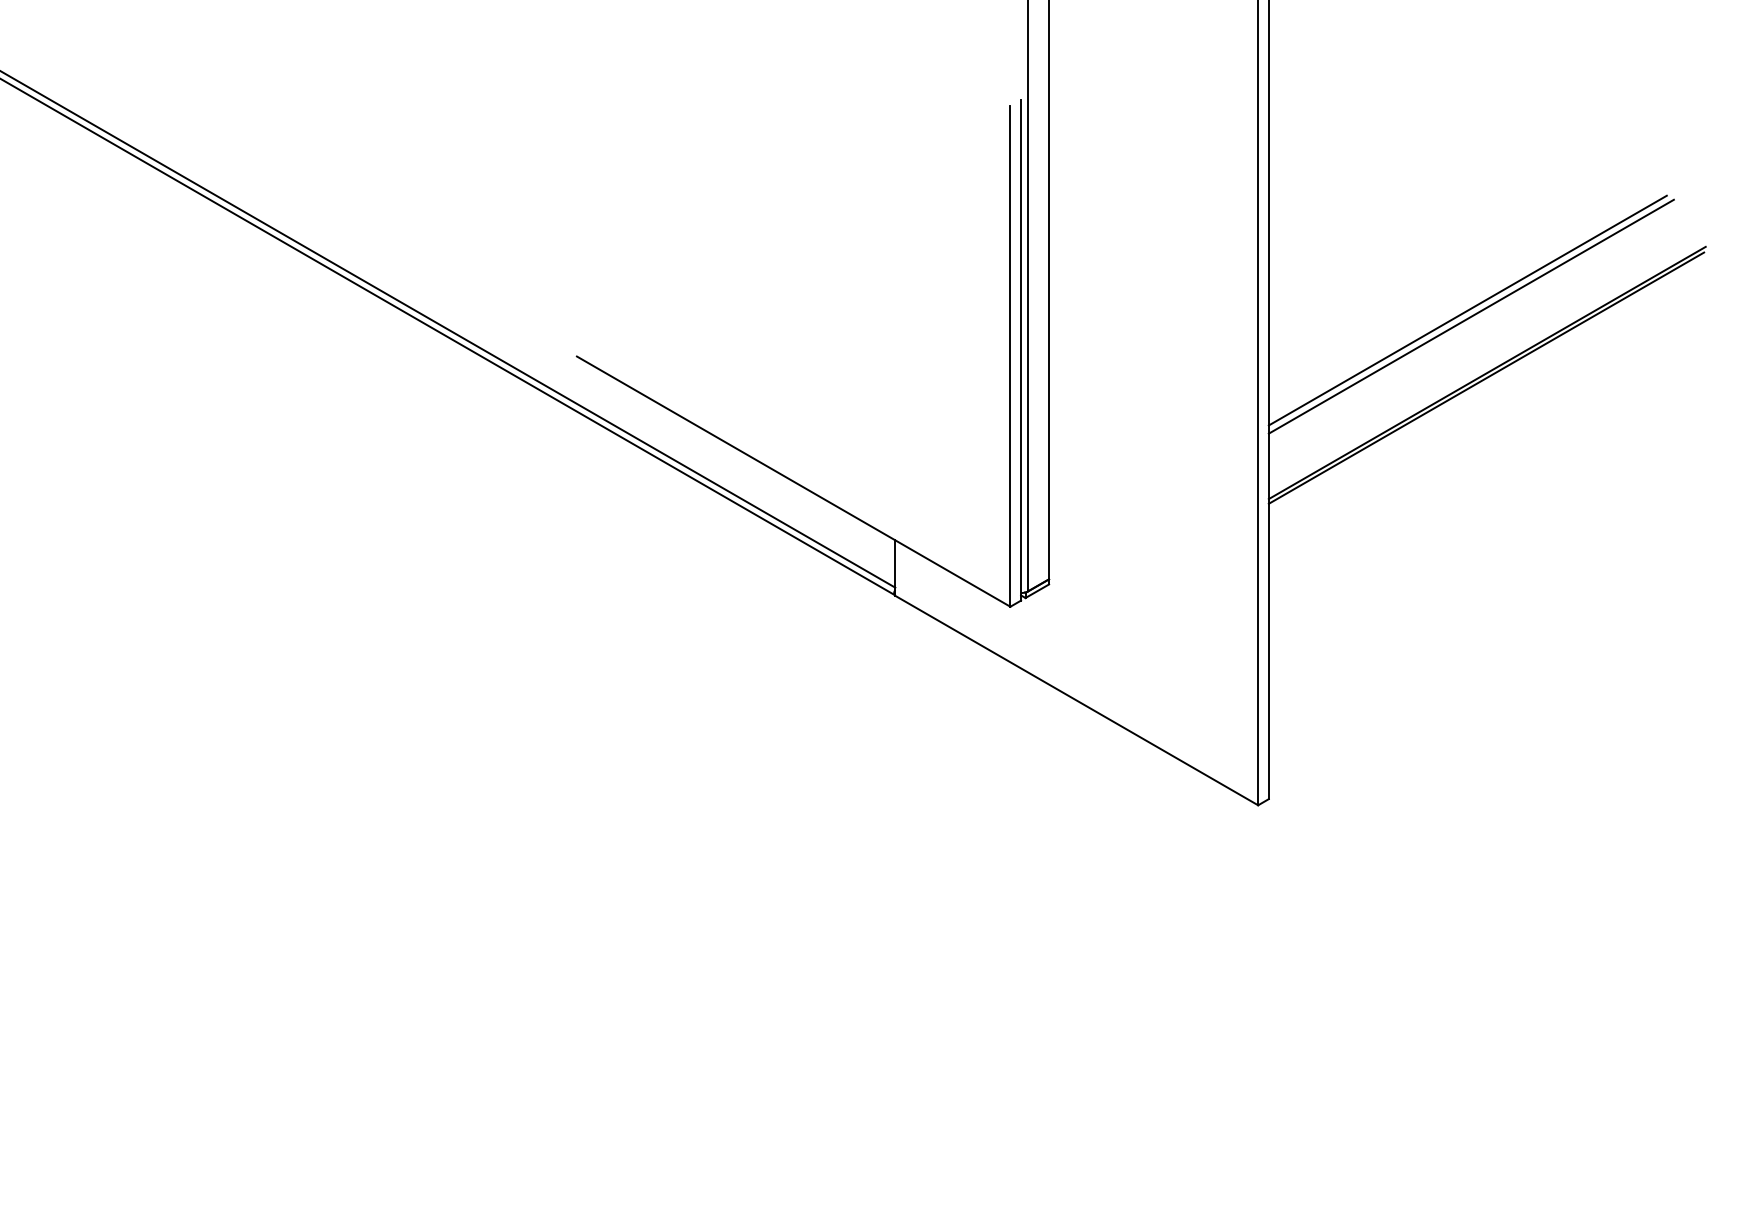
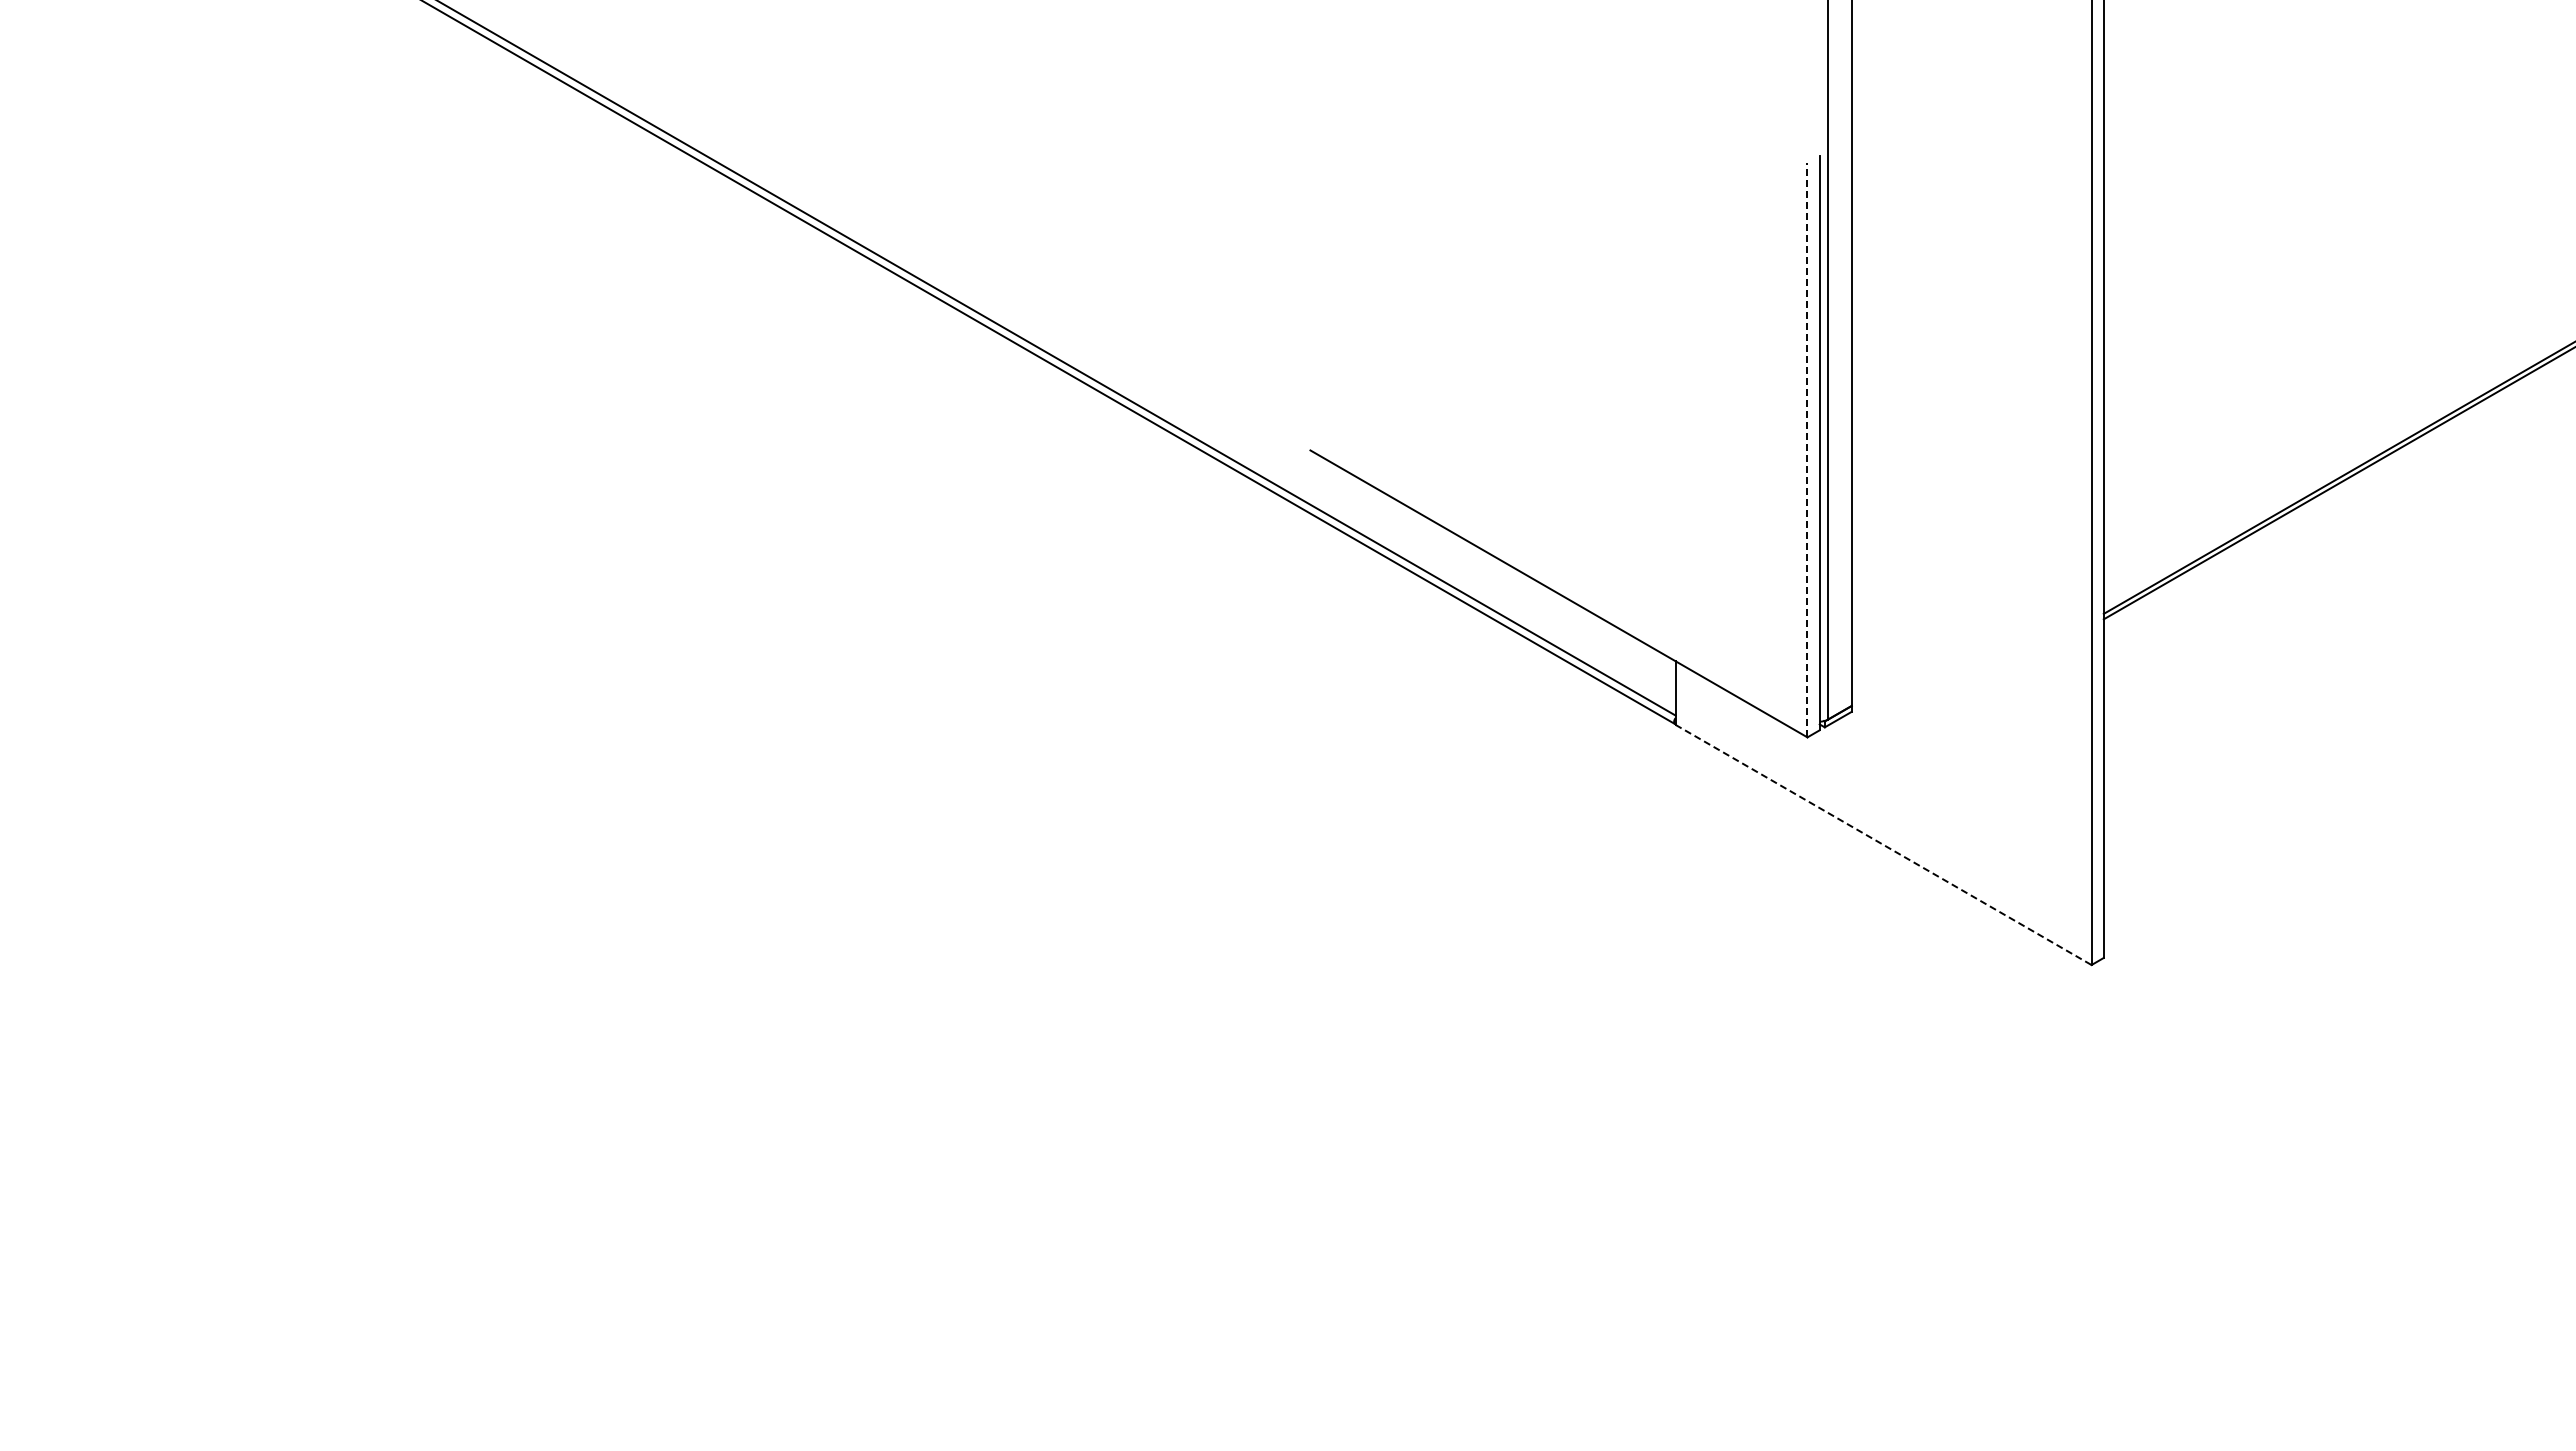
line: (1467, 310) -> (2331, 397), removed
line: (1470, 316) -> (2335, 404), removed
line: (1010, 356) -> (1807, 450), solid -> dashed
line: (1076, 701) -> (1883, 845), solid -> dashed

